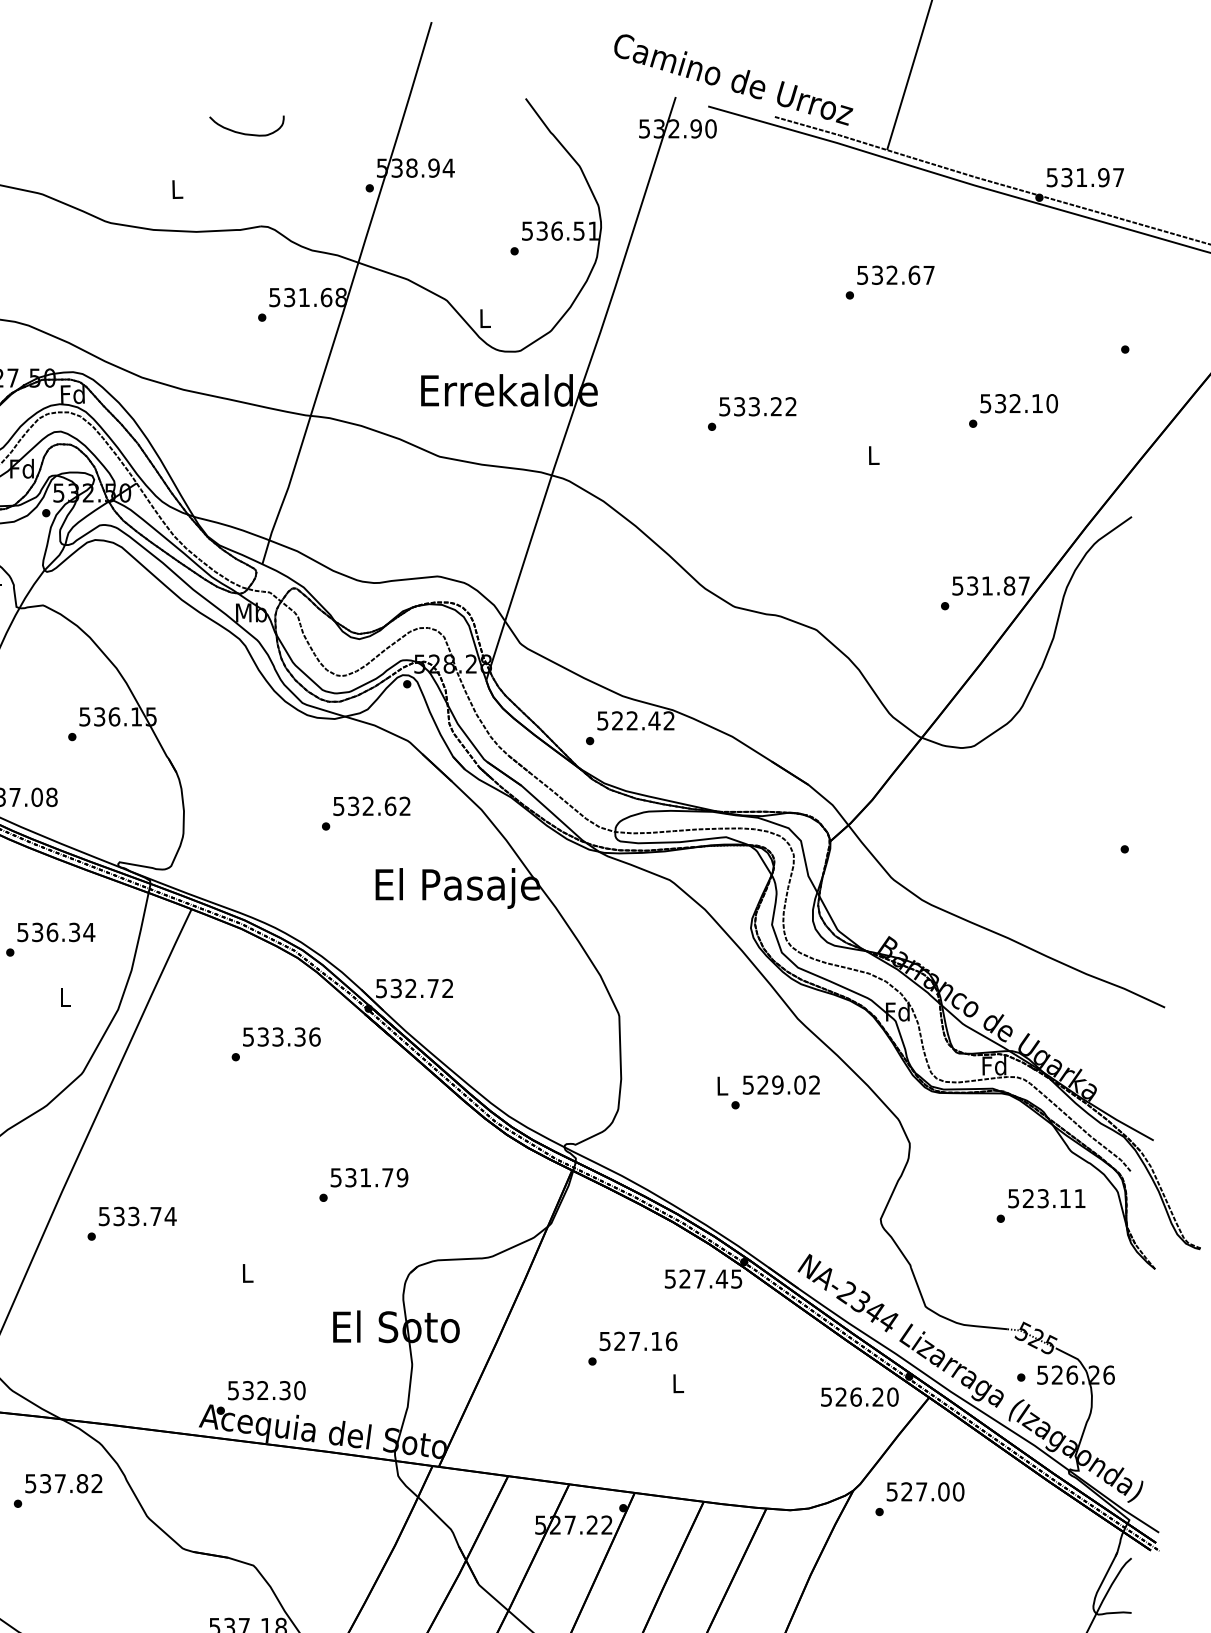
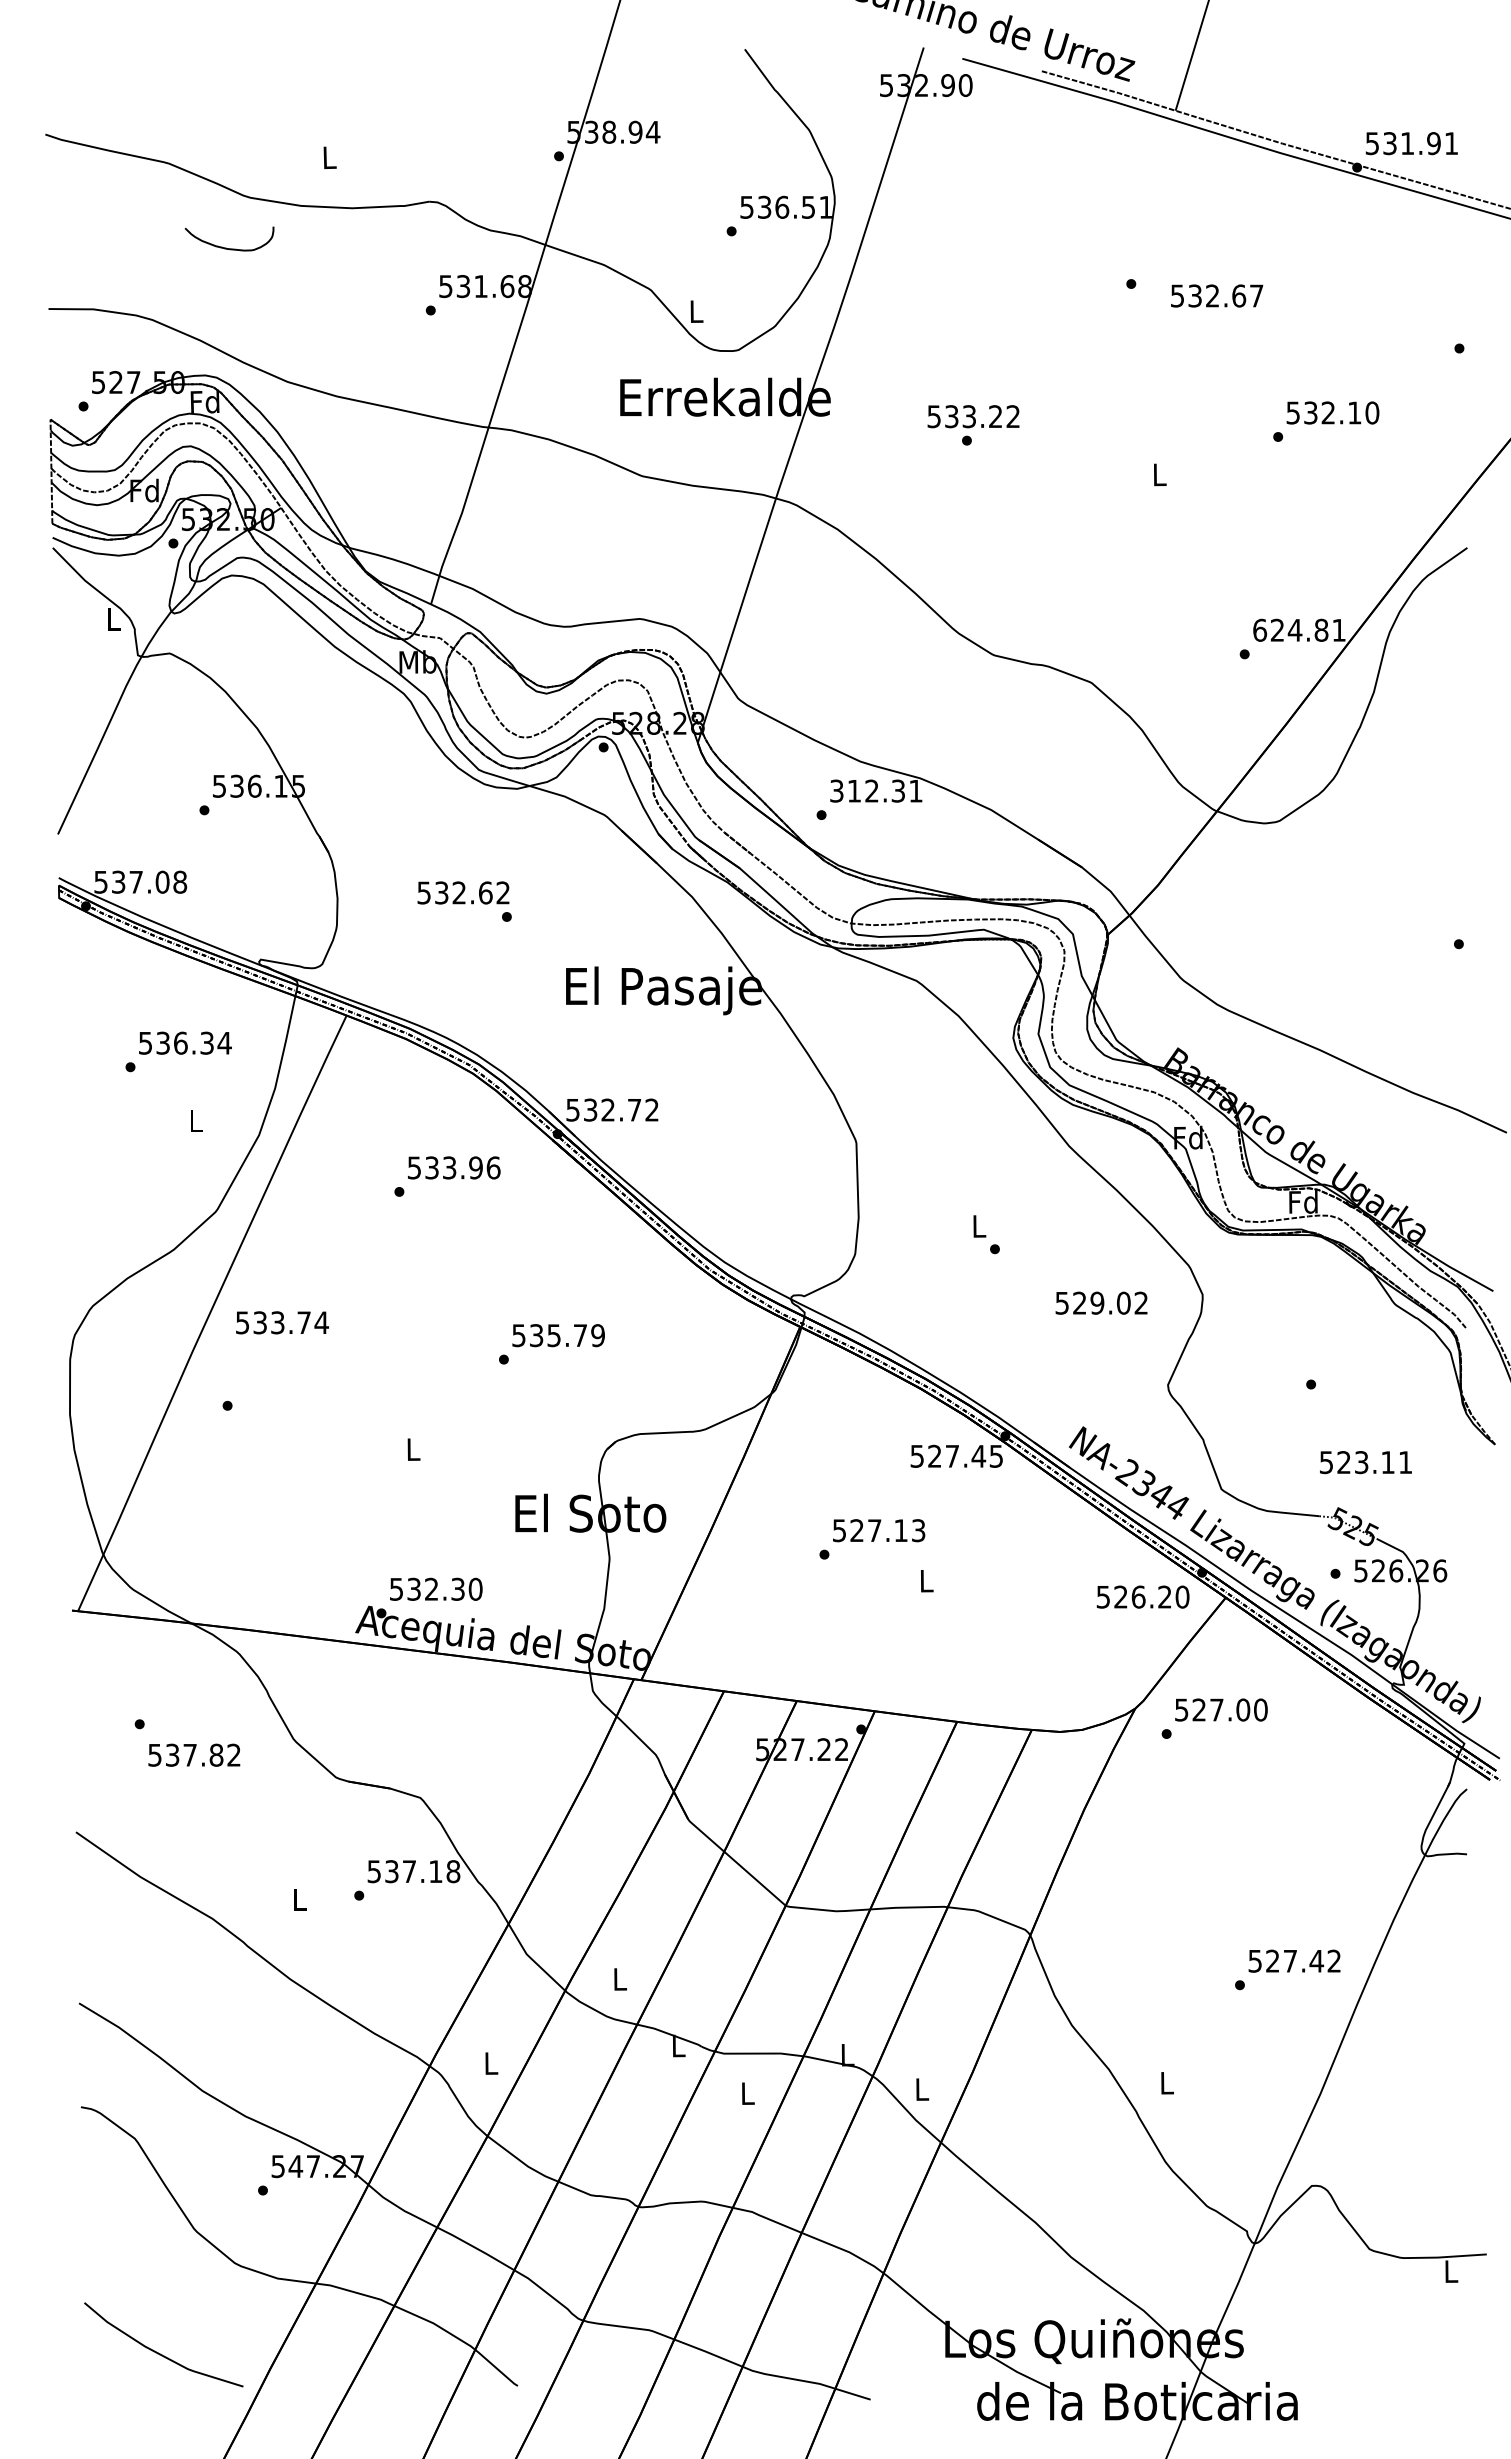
curve: (244, 133) -> (226, 247), moved
text: (1118, 177) -> (1451, 143), 531.97 -> 531.91
text: (896, 274) -> (1217, 295), moved
text: (757, 406) -> (973, 416), moved
text: (991, 585) -> (1299, 629), 531.87 -> 624.81
text: (636, 720) -> (876, 790), 522.42 -> 312.31
text: (371, 805) -> (463, 892), moved
text: (299, 1036) -> (475, 1167), 533.36 -> 533.96
text: (781, 1084) -> (1101, 1302), moved
text: (365, 1177) -> (553, 1335), 531.79 -> 535.79
text: (1046, 1198) -> (1365, 1462), moved
text: (137, 1216) -> (282, 1322), moved
text: (671, 1341) -> (918, 1530), 527.16 -> 527.13
text: (63, 1483) -> (194, 1754), moved

